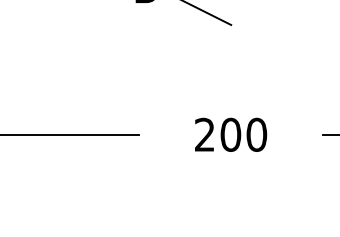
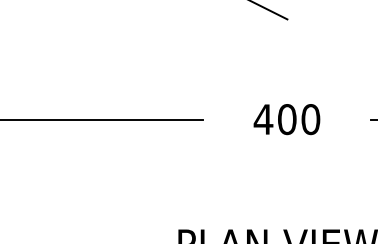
text: (204, 134) -> (263, 119), 200 -> 400

